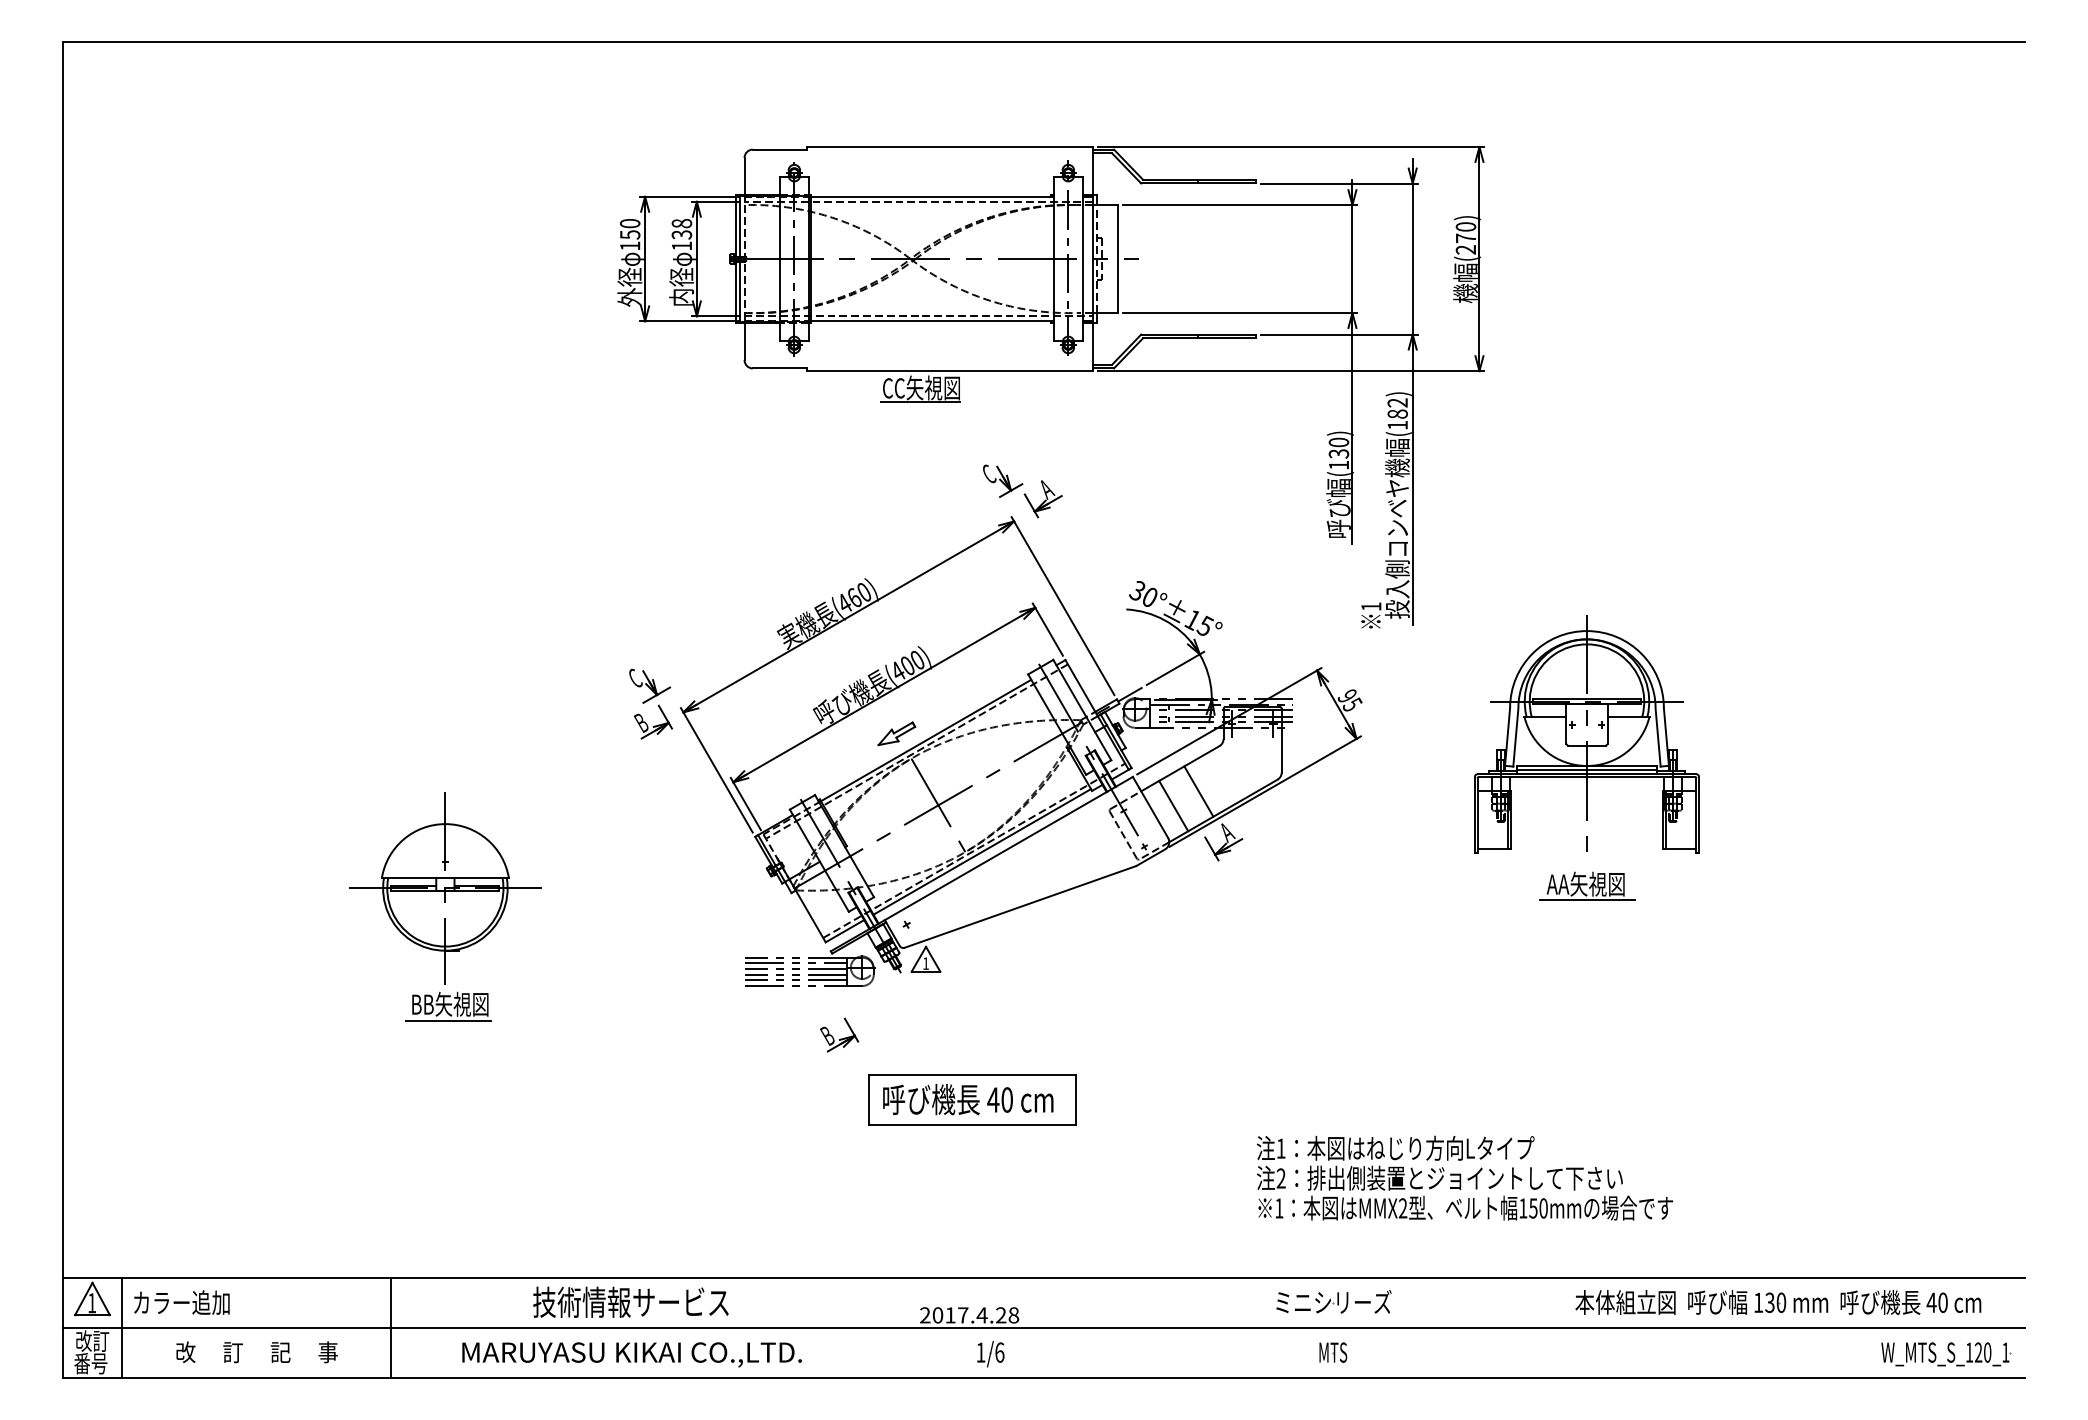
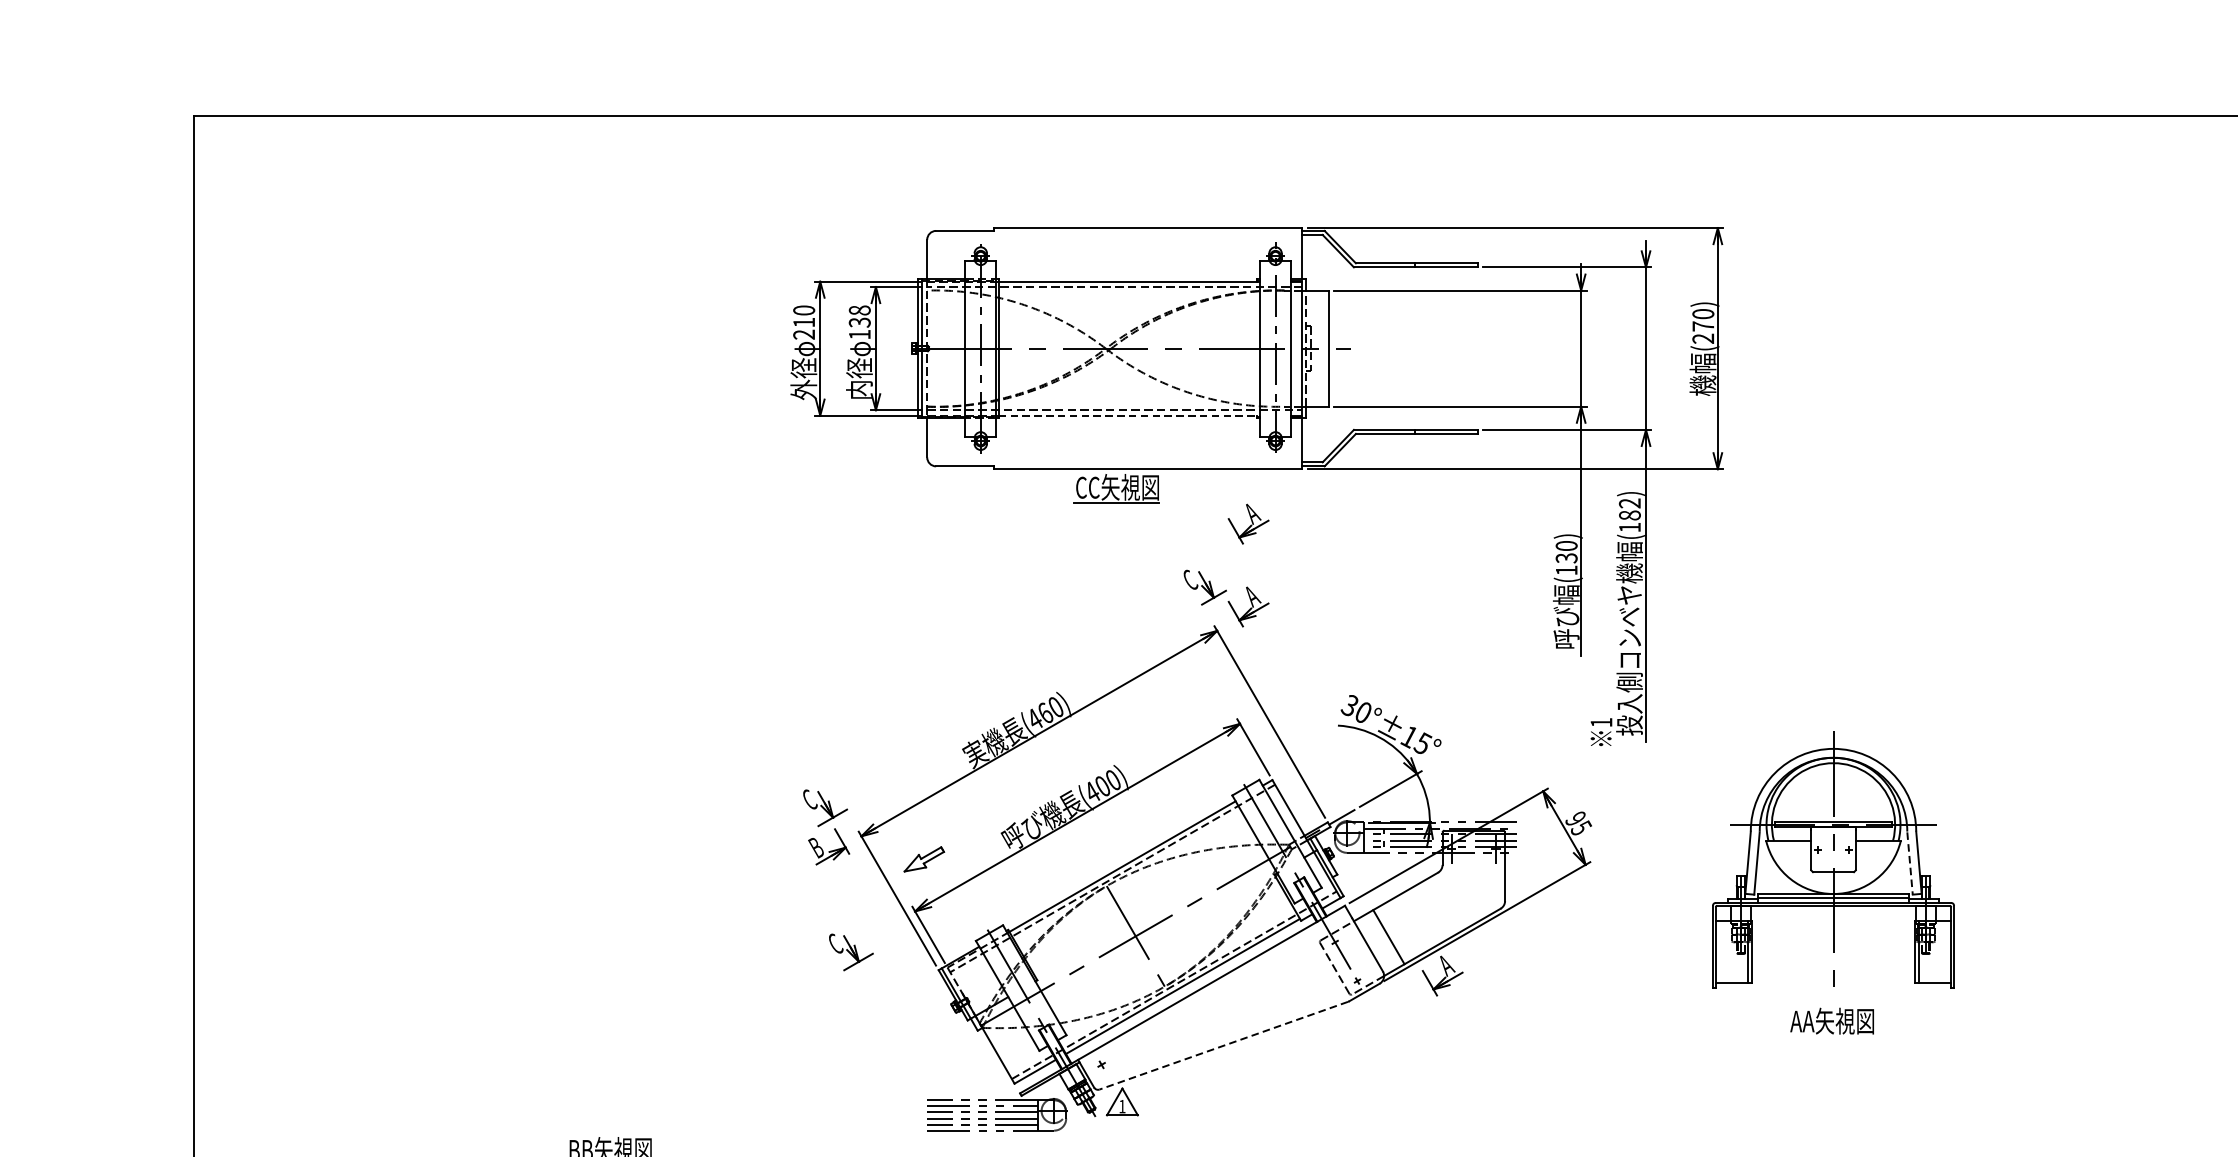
text: (630, 240) -> (804, 328), 150 -> 210
line: (932, 321) -> (1129, 415), solid -> dashed
part: (1042, 422) -> (1247, 524), added
part: (896, 733) -> (923, 859), moved
line: (1658, 738) -> (1910, 864), solid -> dashed
line: (1198, 791) -> (1415, 921), removed
part: (674, 819) -> (851, 951), added
part: (445, 888) -> (605, 1025), removed
line: (1586, 900) -> (1832, 1038), removed
line: (1019, 907) -> (1223, 1046), solid -> dashed

